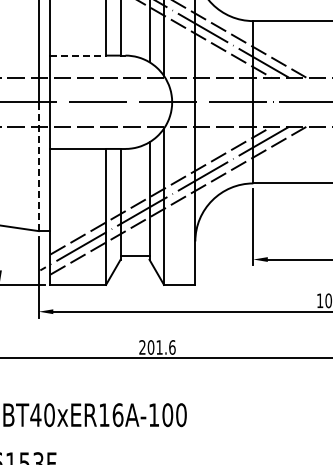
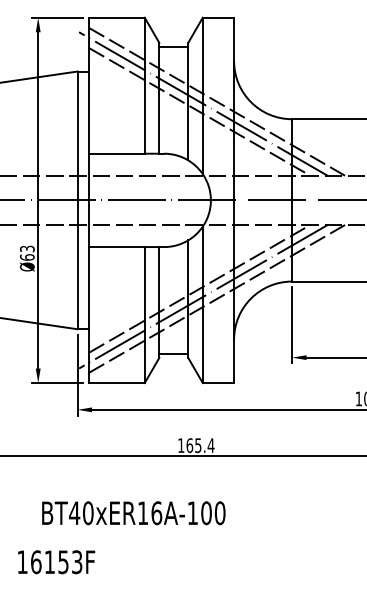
line: (77, 55) -> (116, 153), dashed -> solid
line: (38, 166) -> (77, 264), dashed -> solid
text: (157, 347) -> (196, 445), 201.6 -> 165.4

